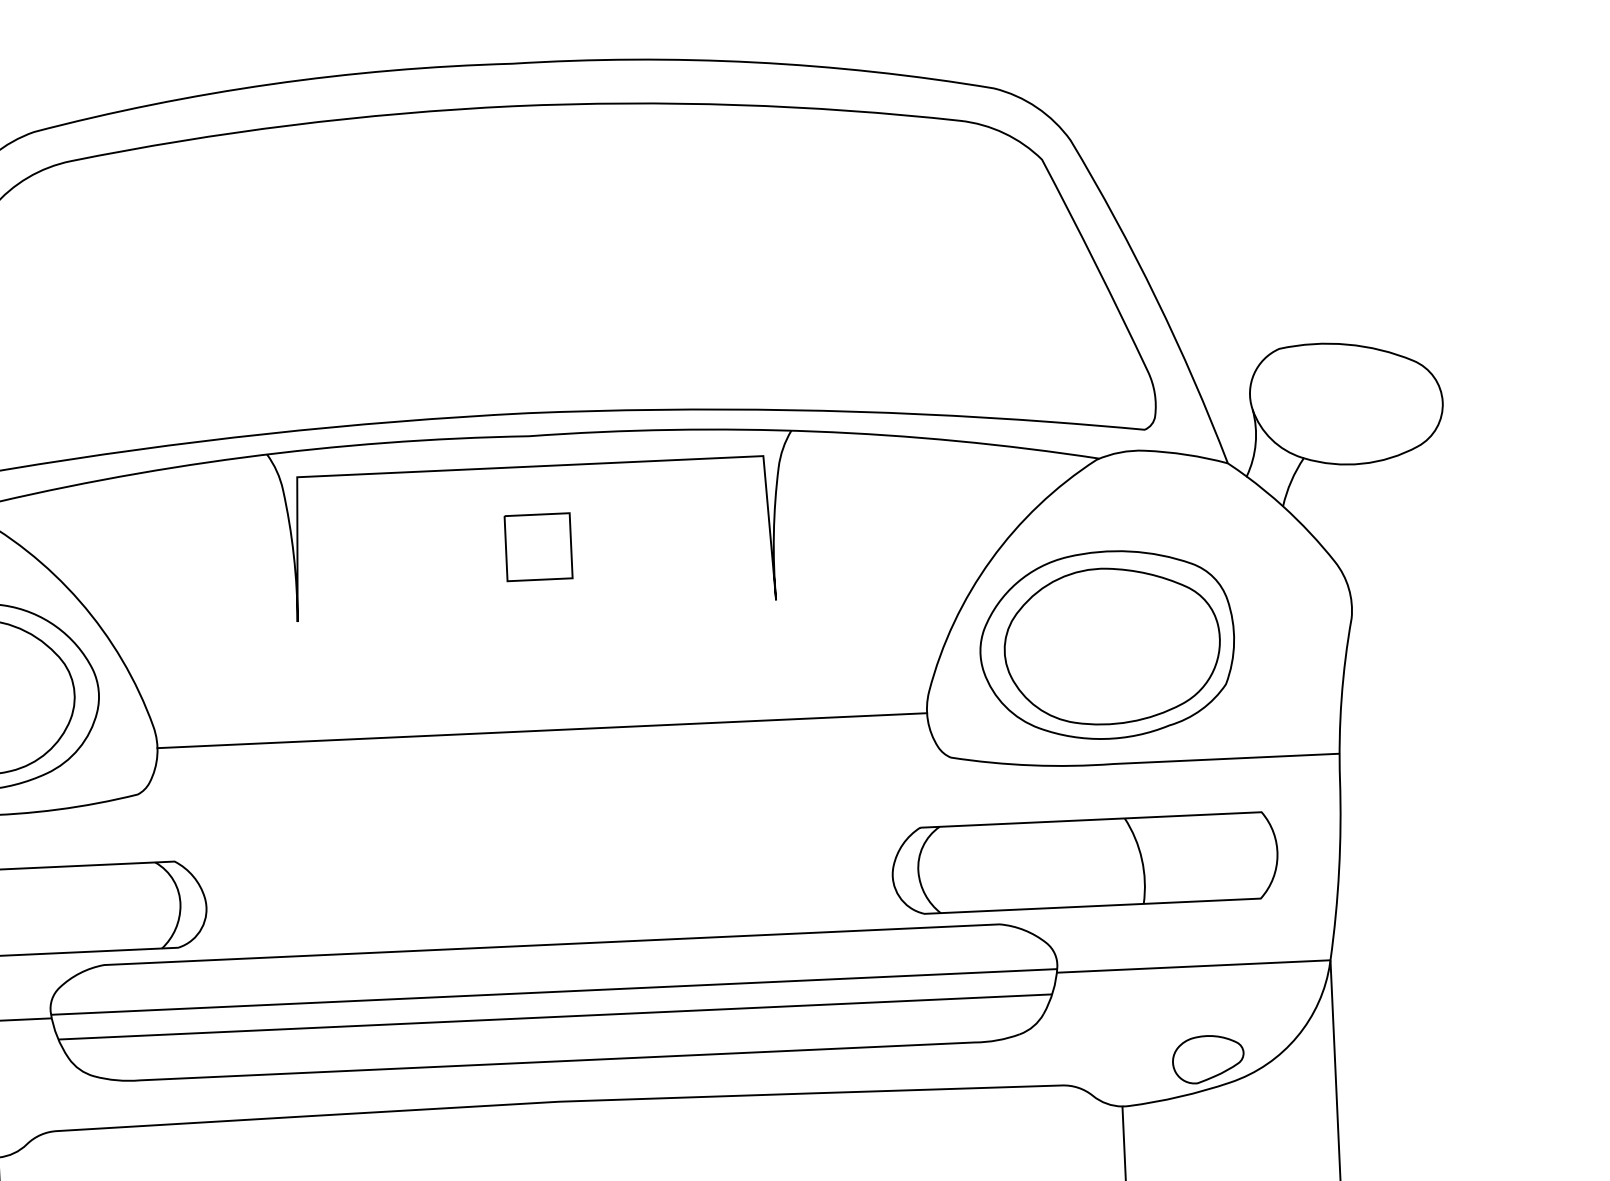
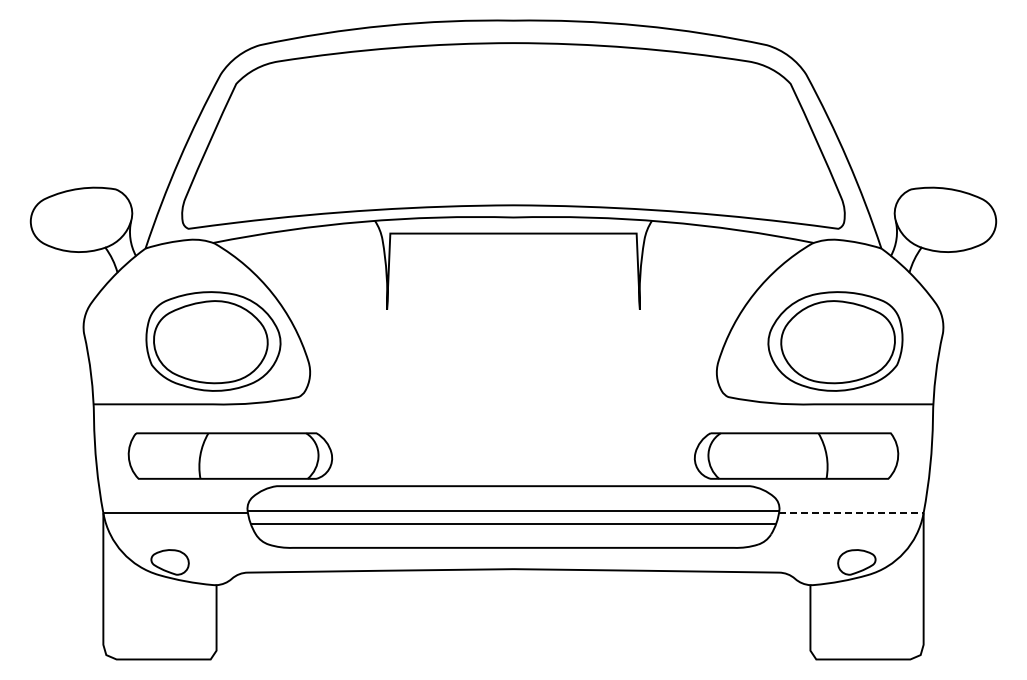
part: (537, 545) -> (515, 275), removed
part: (1107, 645) -> (835, 341), moved
line: (542, 731) -> (513, 373), removed
line: (1194, 967) -> (851, 513), solid -> dashed

